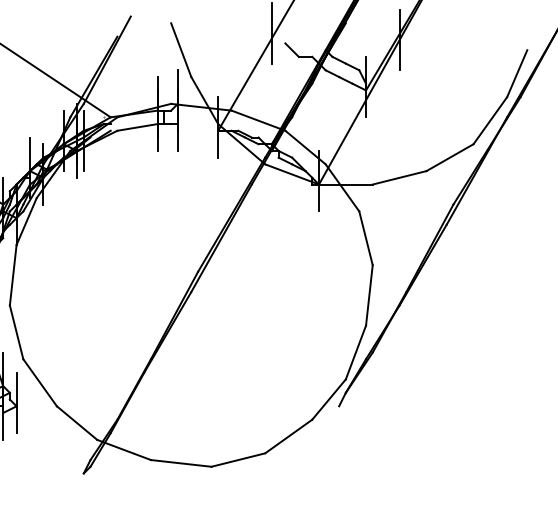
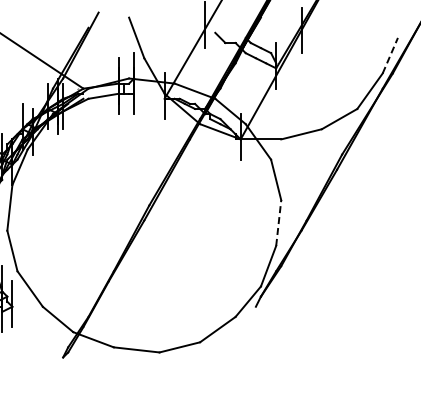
line: (517, 73) -> (390, 55), solid -> dashed
line: (369, 295) -> (278, 223), solid -> dashed

